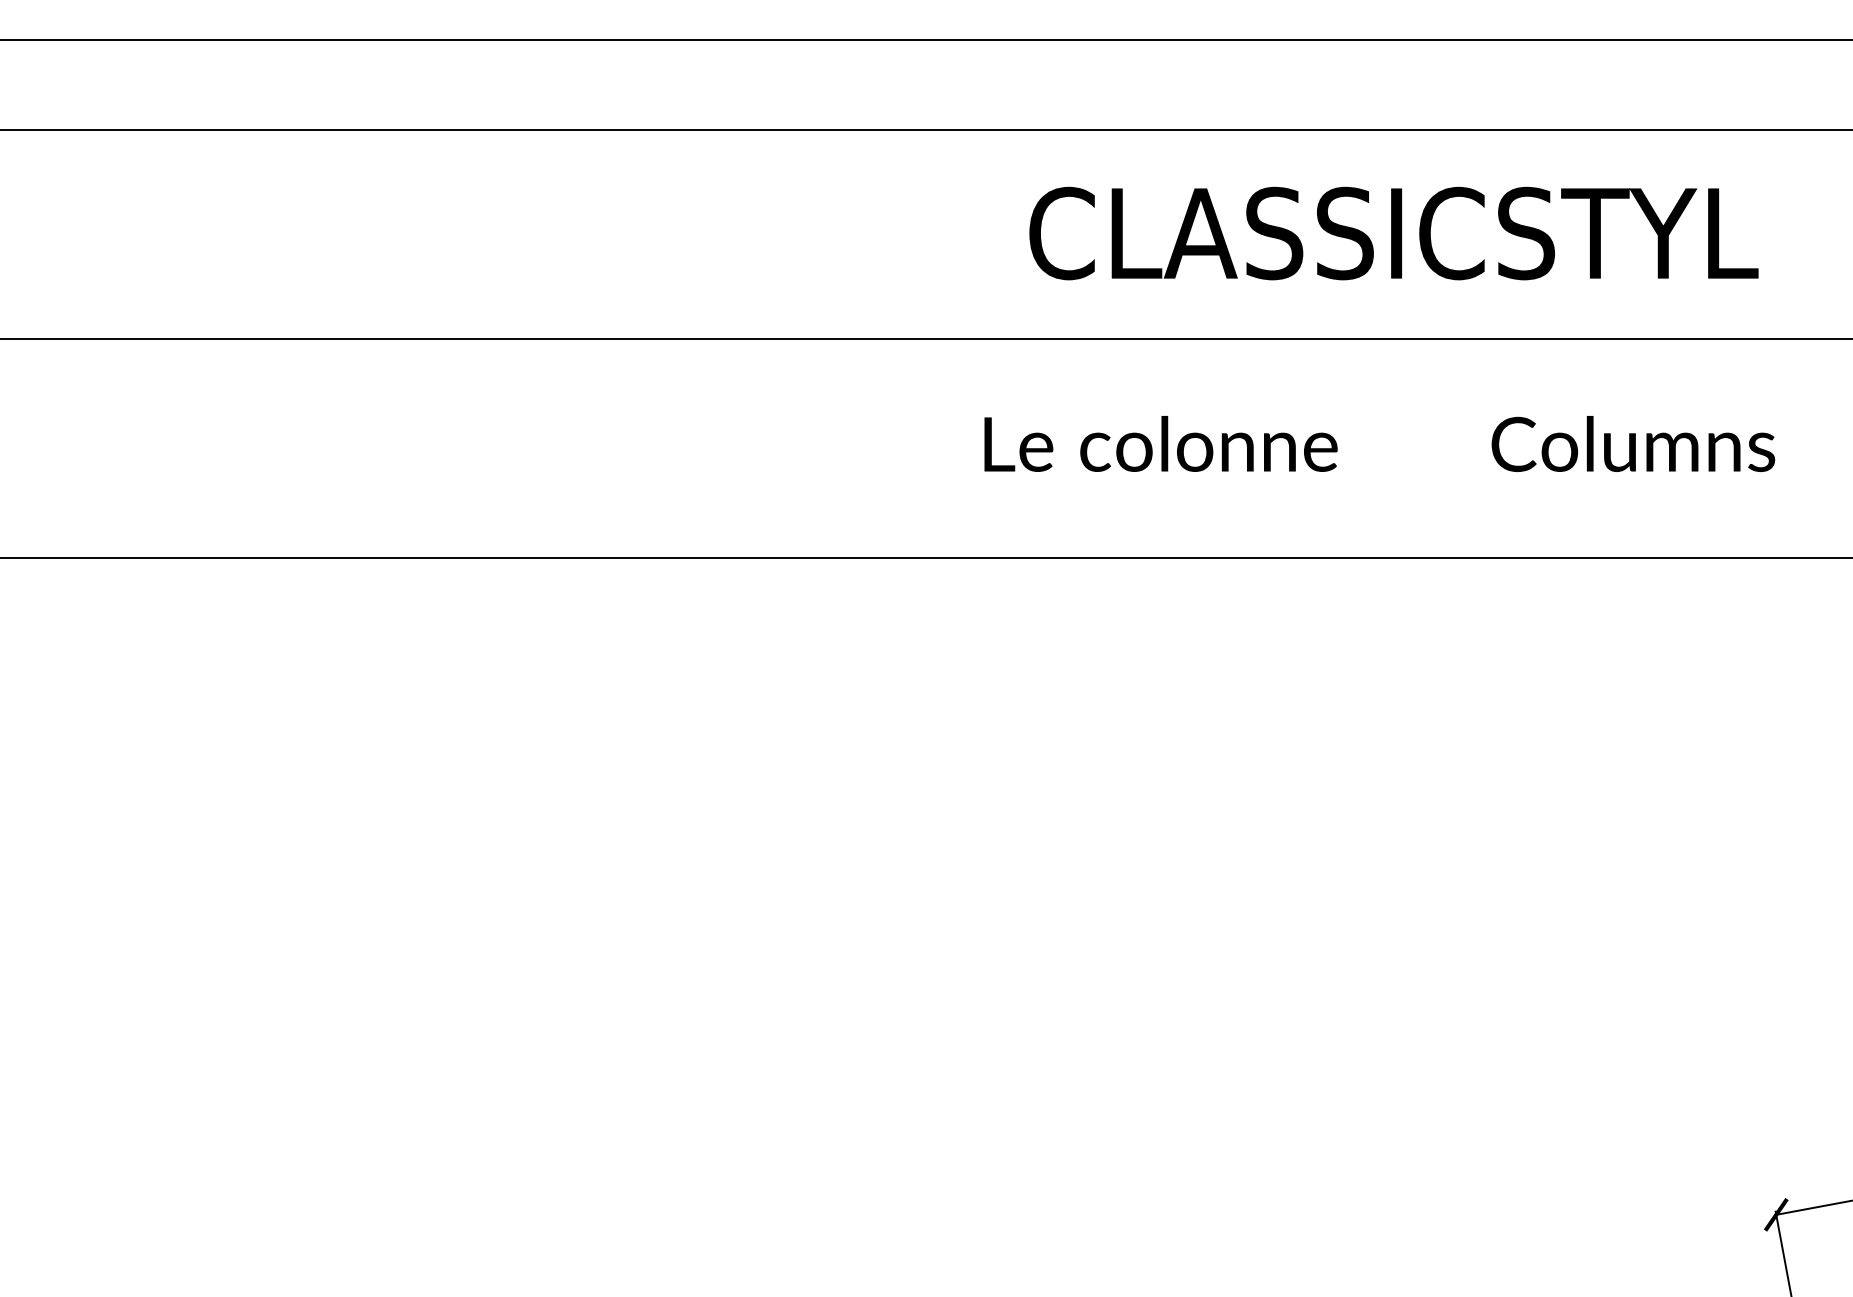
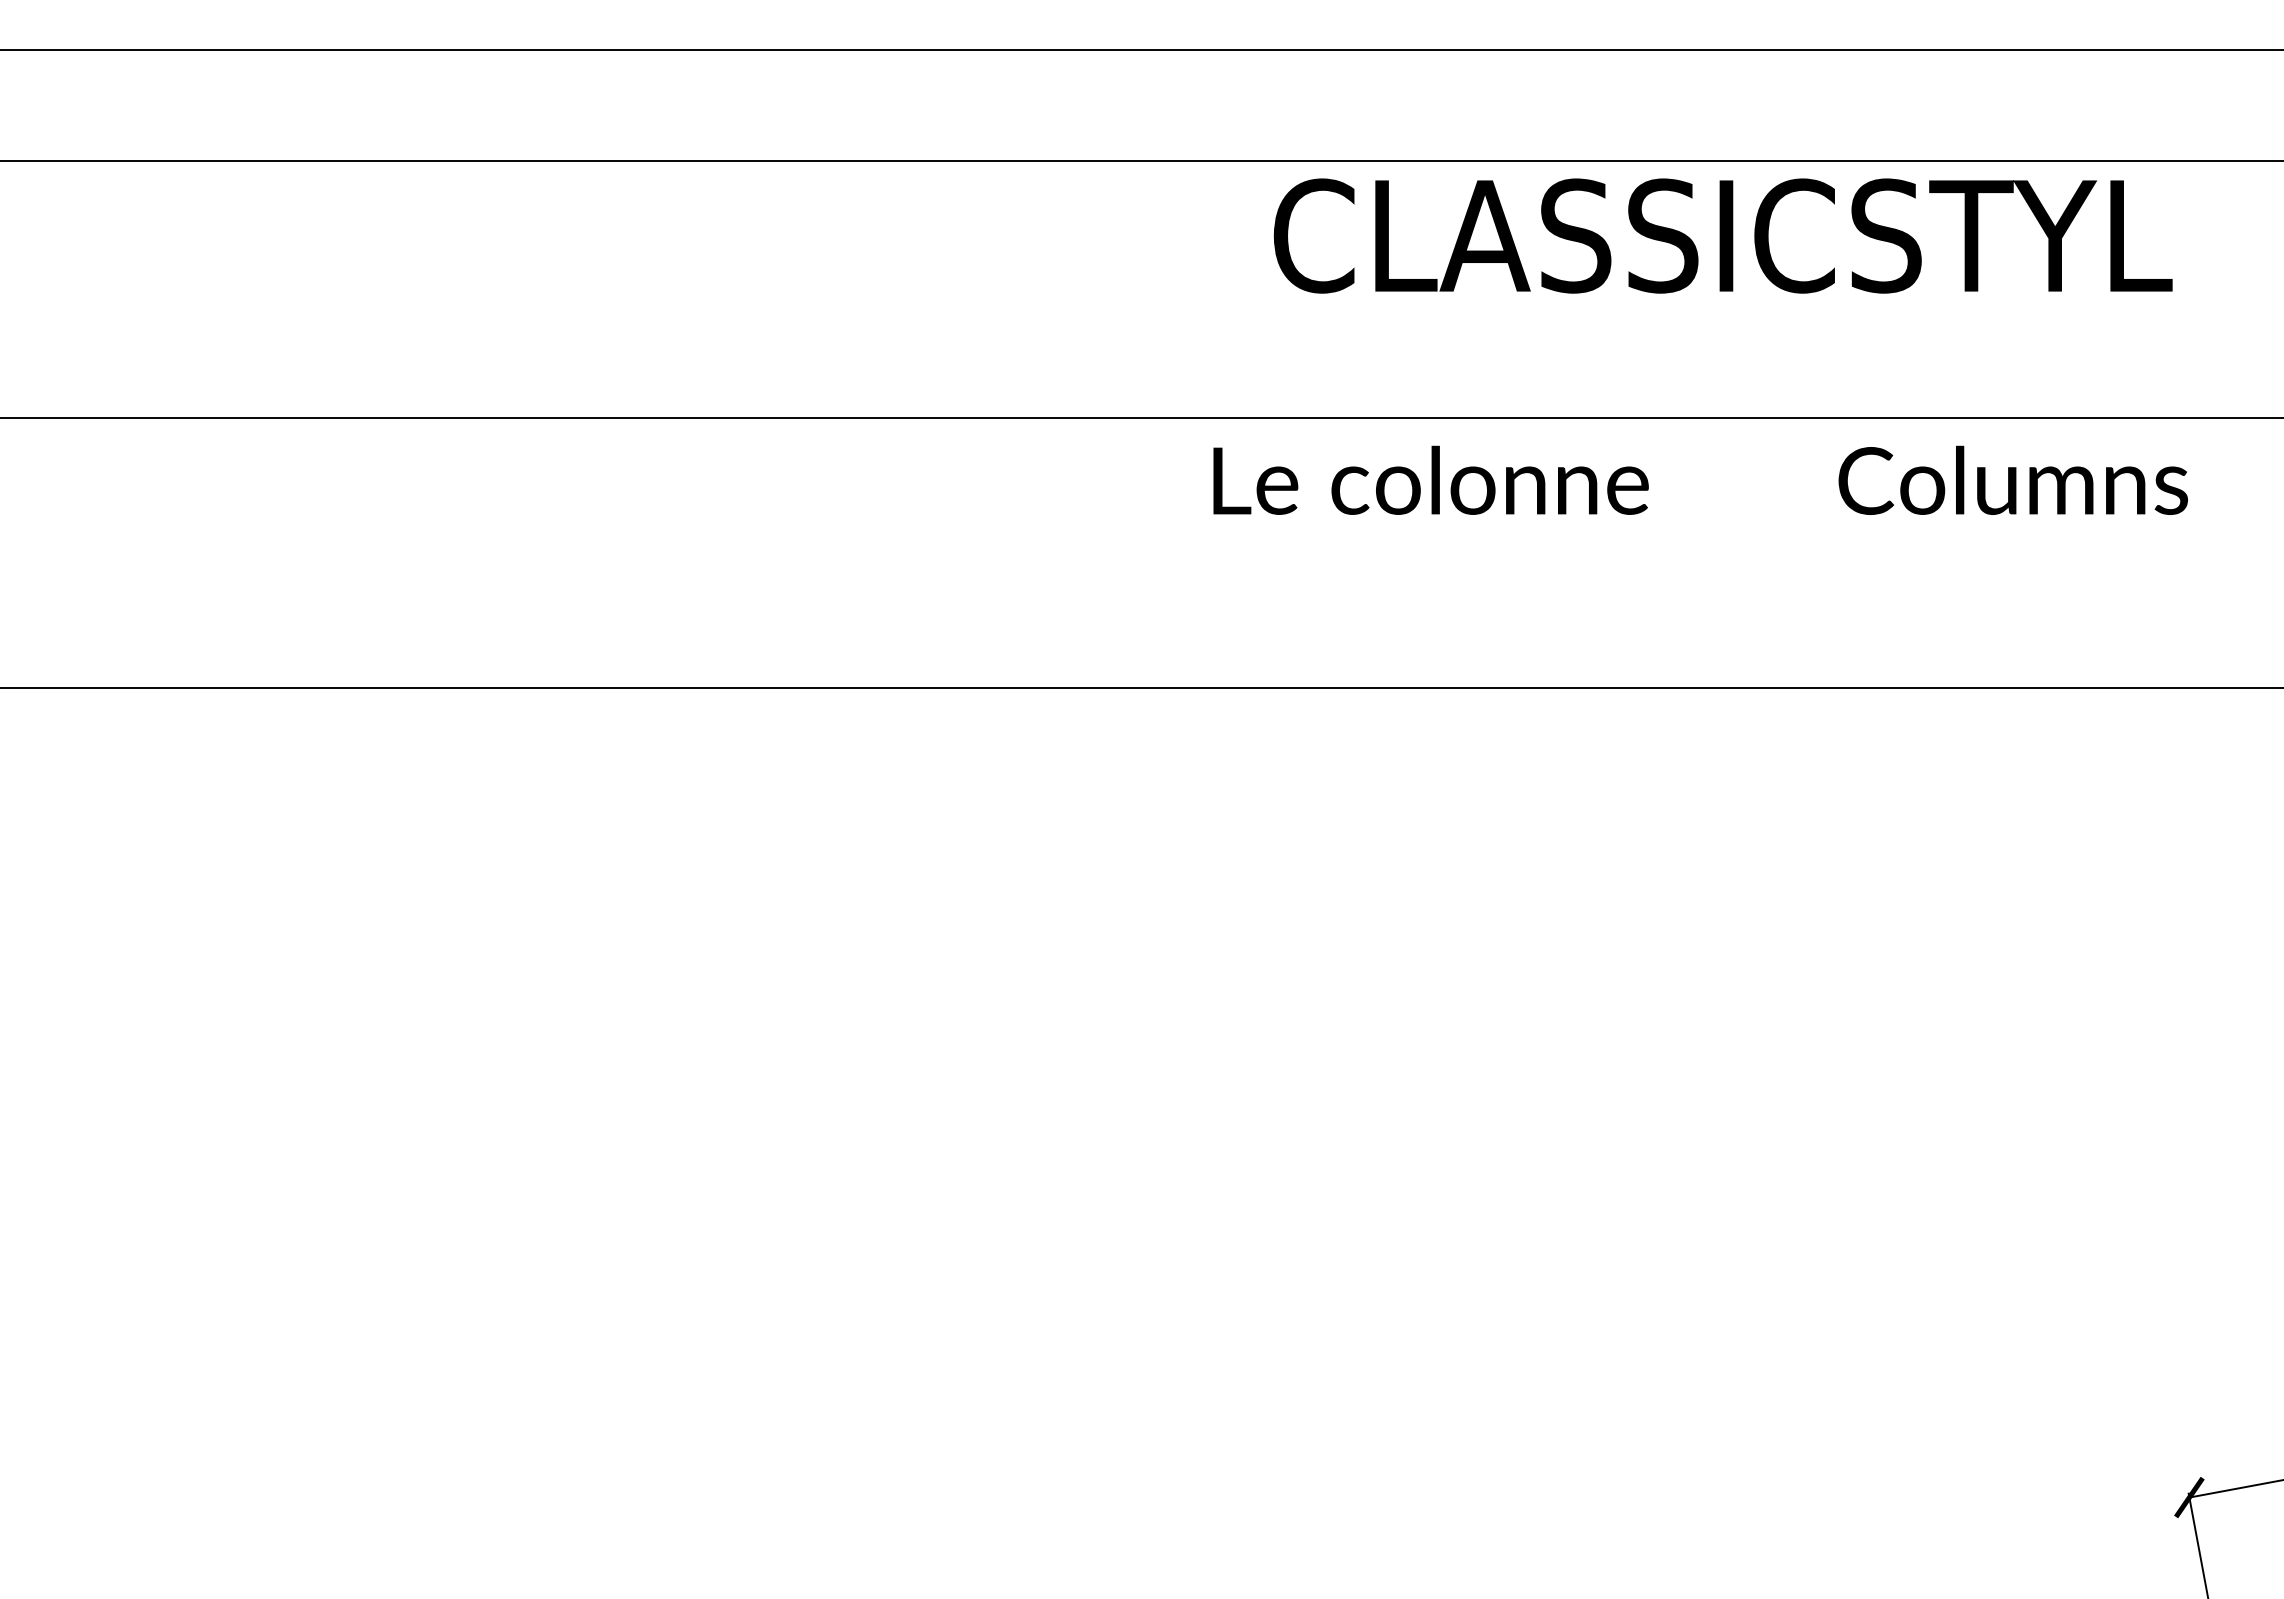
text: (1393, 233) -> (1722, 235), moved
text: (1379, 443) -> (1700, 479), moved

